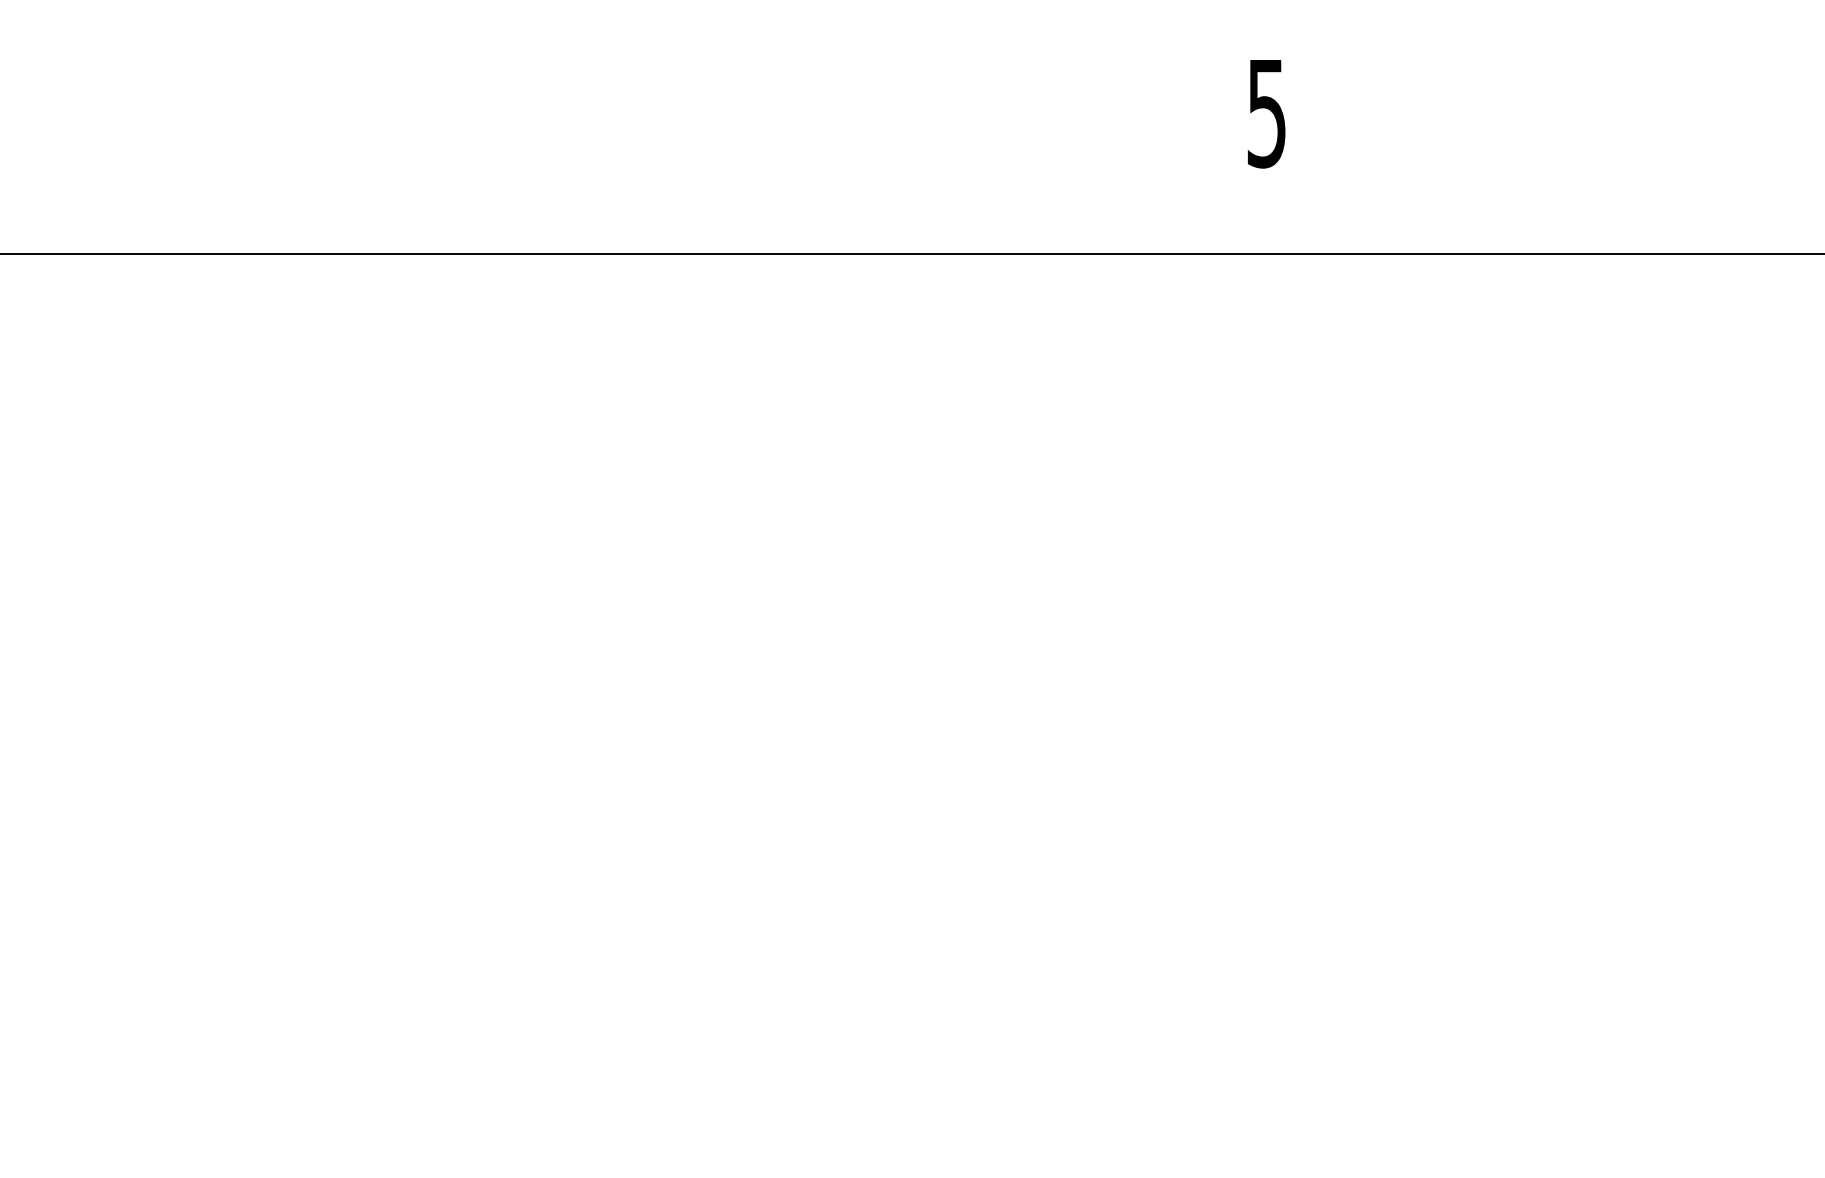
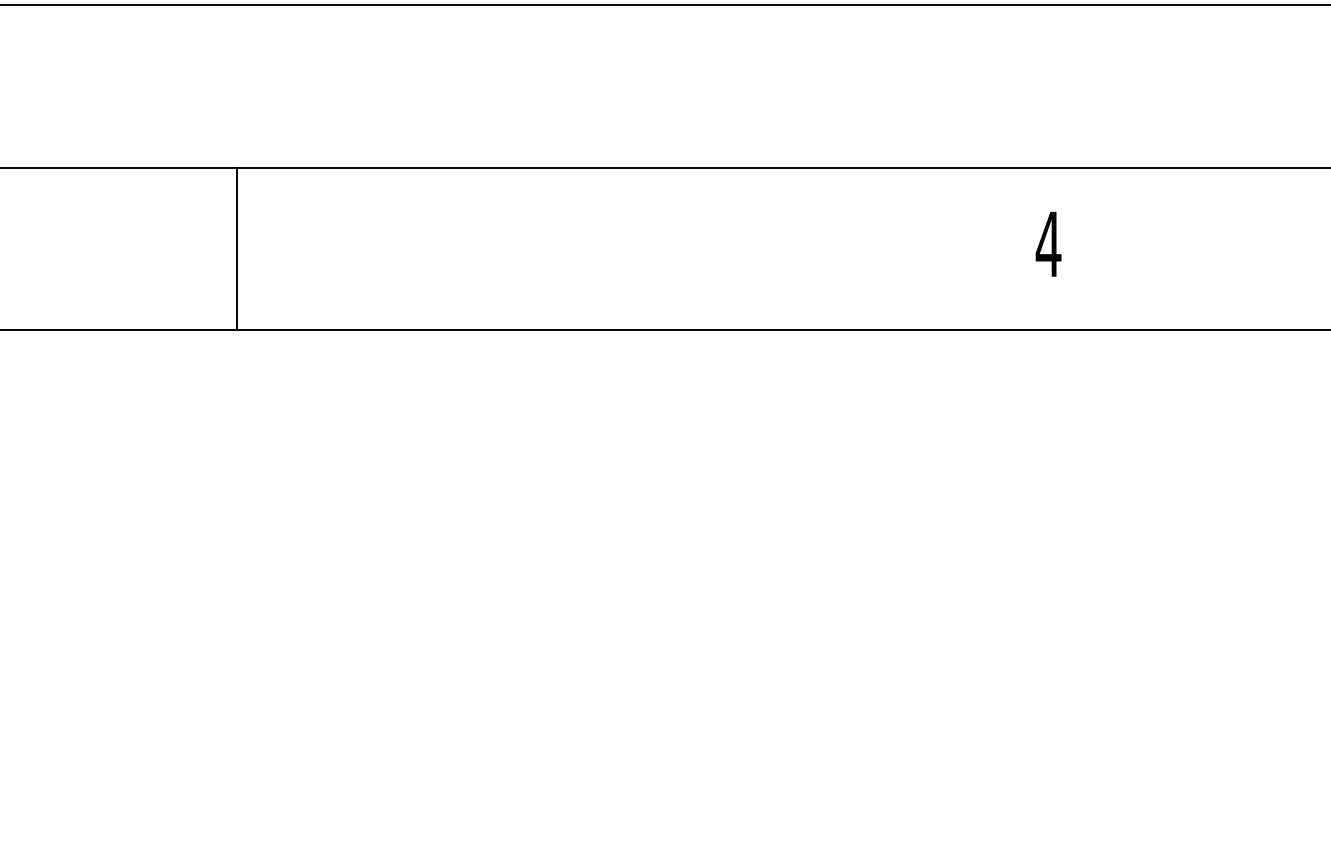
text: (1266, 113) -> (1048, 244), 5 -> 4

